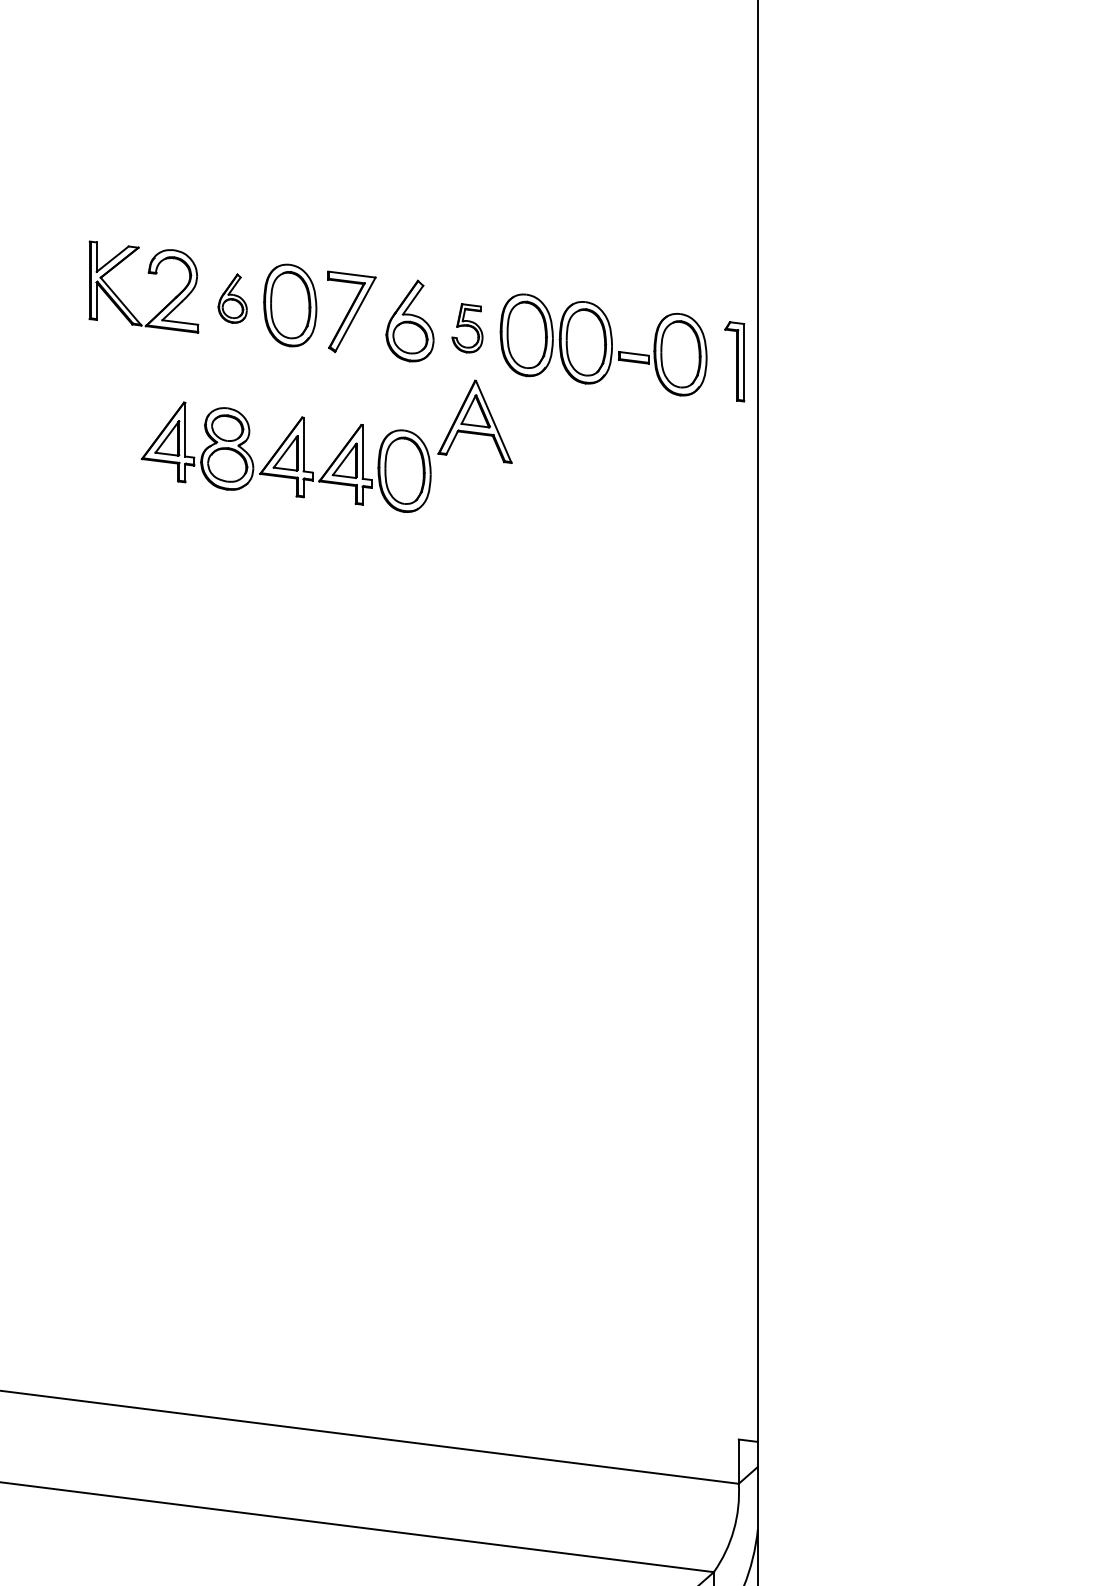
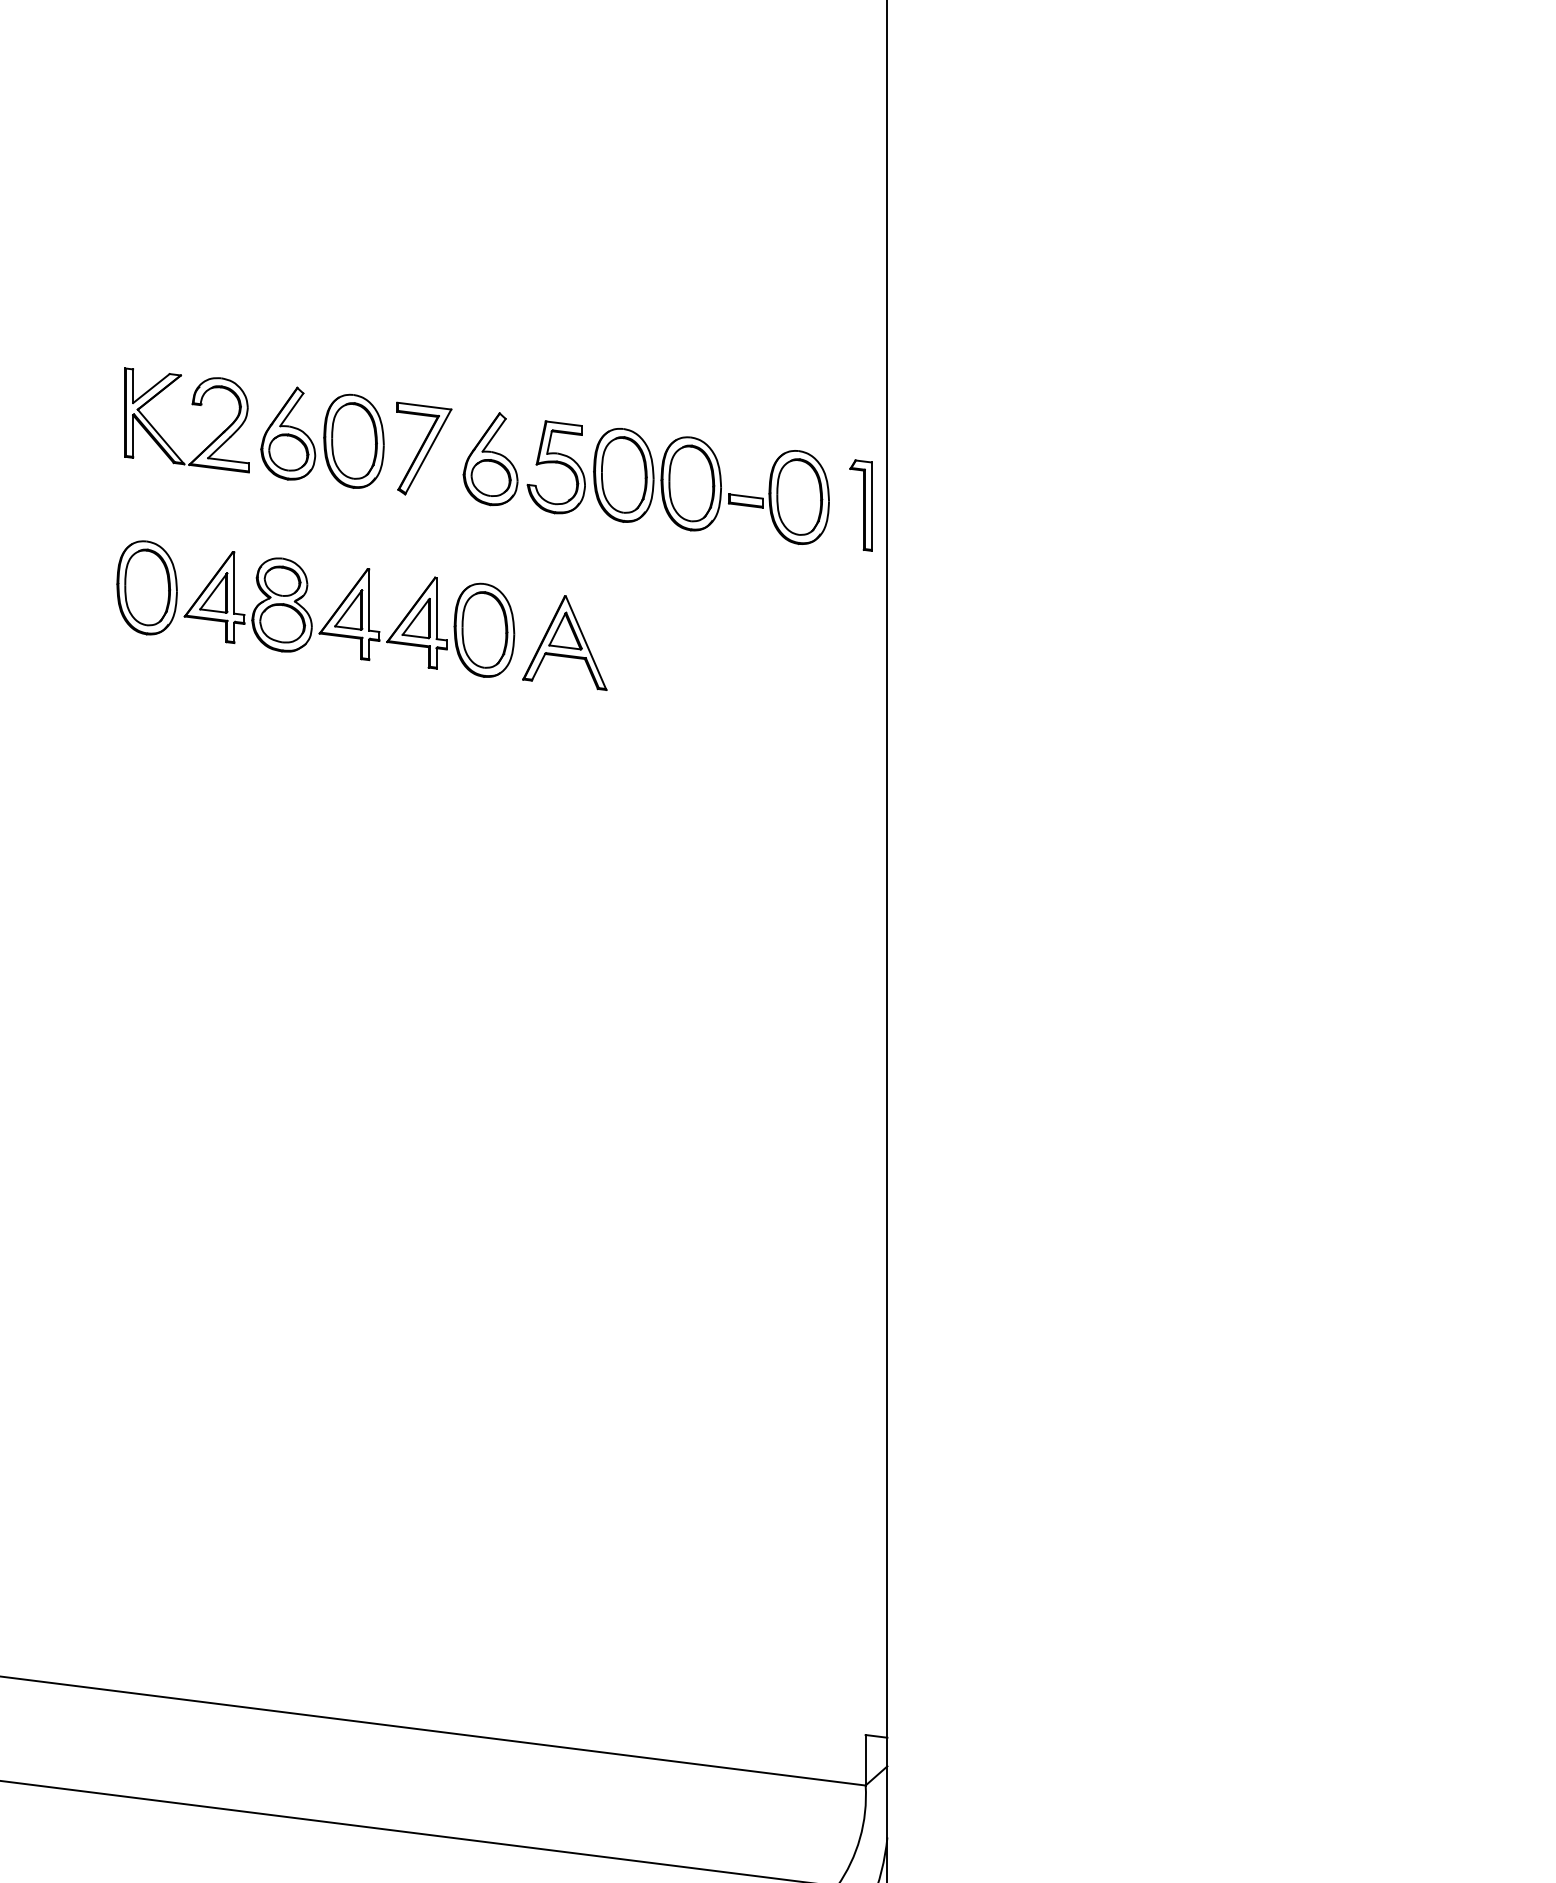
part: (232, 298) -> (288, 433), size x1.67
part: (466, 328) -> (555, 467), size x1.67
part: (474, 421) -> (564, 642), moved
part: (108, 433) -> (146, 587), added

